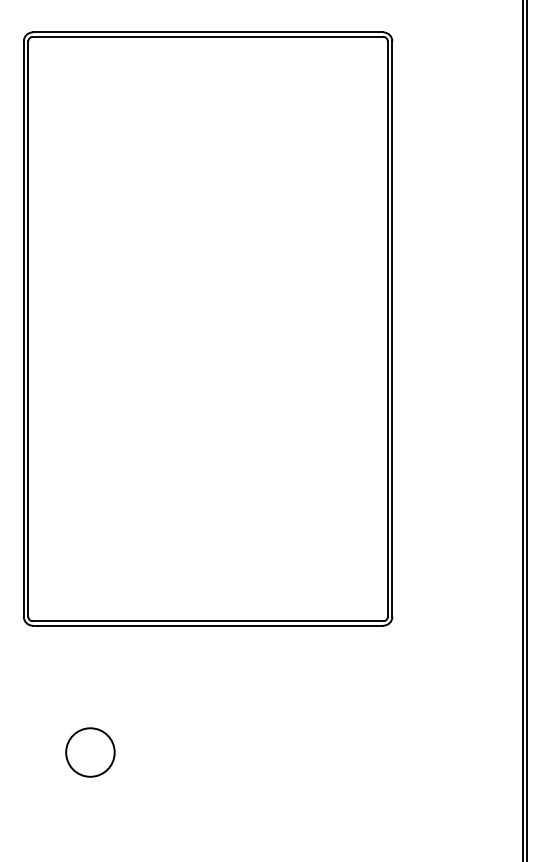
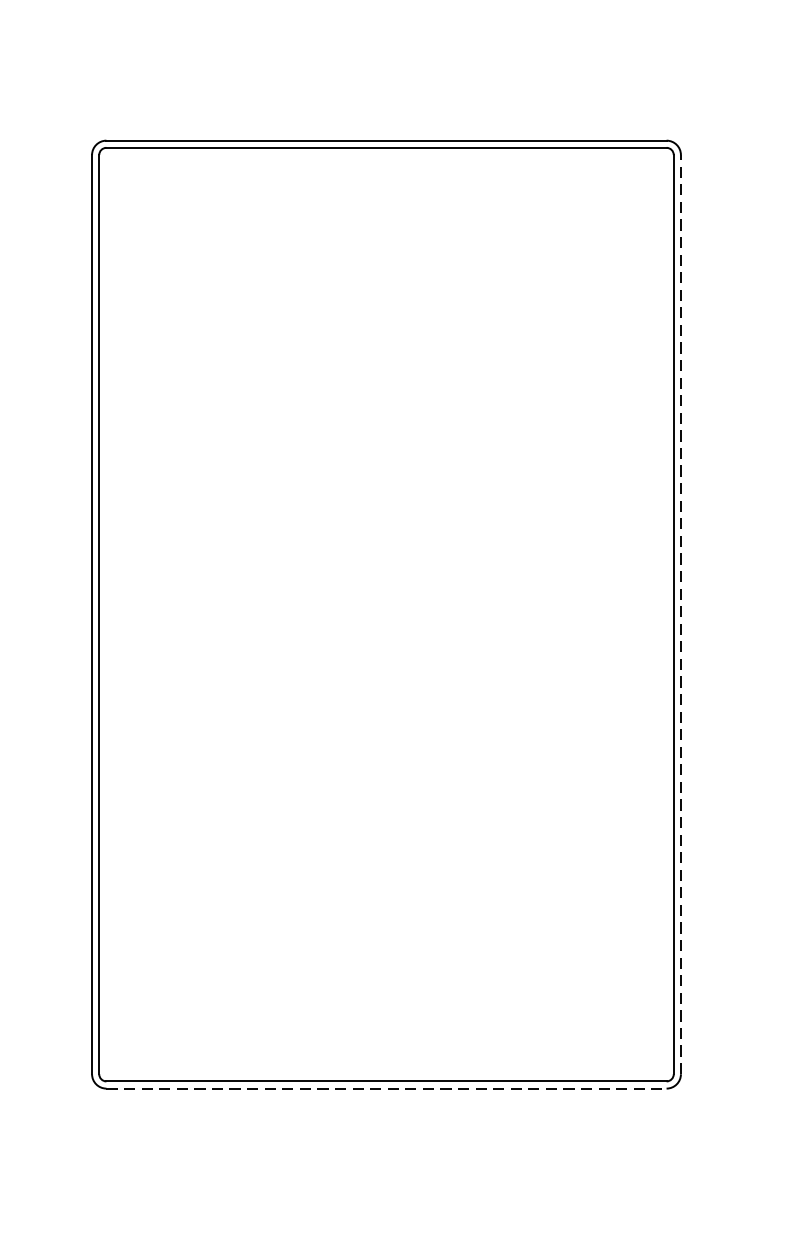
line: (392, 329) -> (681, 615), solid -> dashed
line: (208, 625) -> (387, 1088), solid -> dashed

